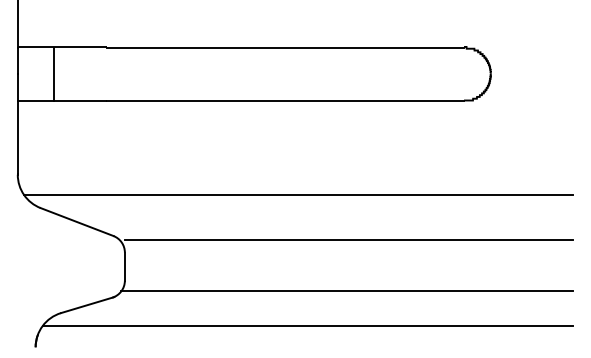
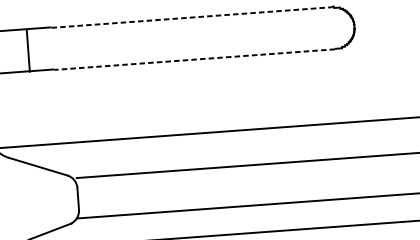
line: (285, 47) -> (191, 17), solid -> dashed
line: (53, 74) -> (28, 50), moved
line: (285, 101) -> (194, 59), solid -> dashed

